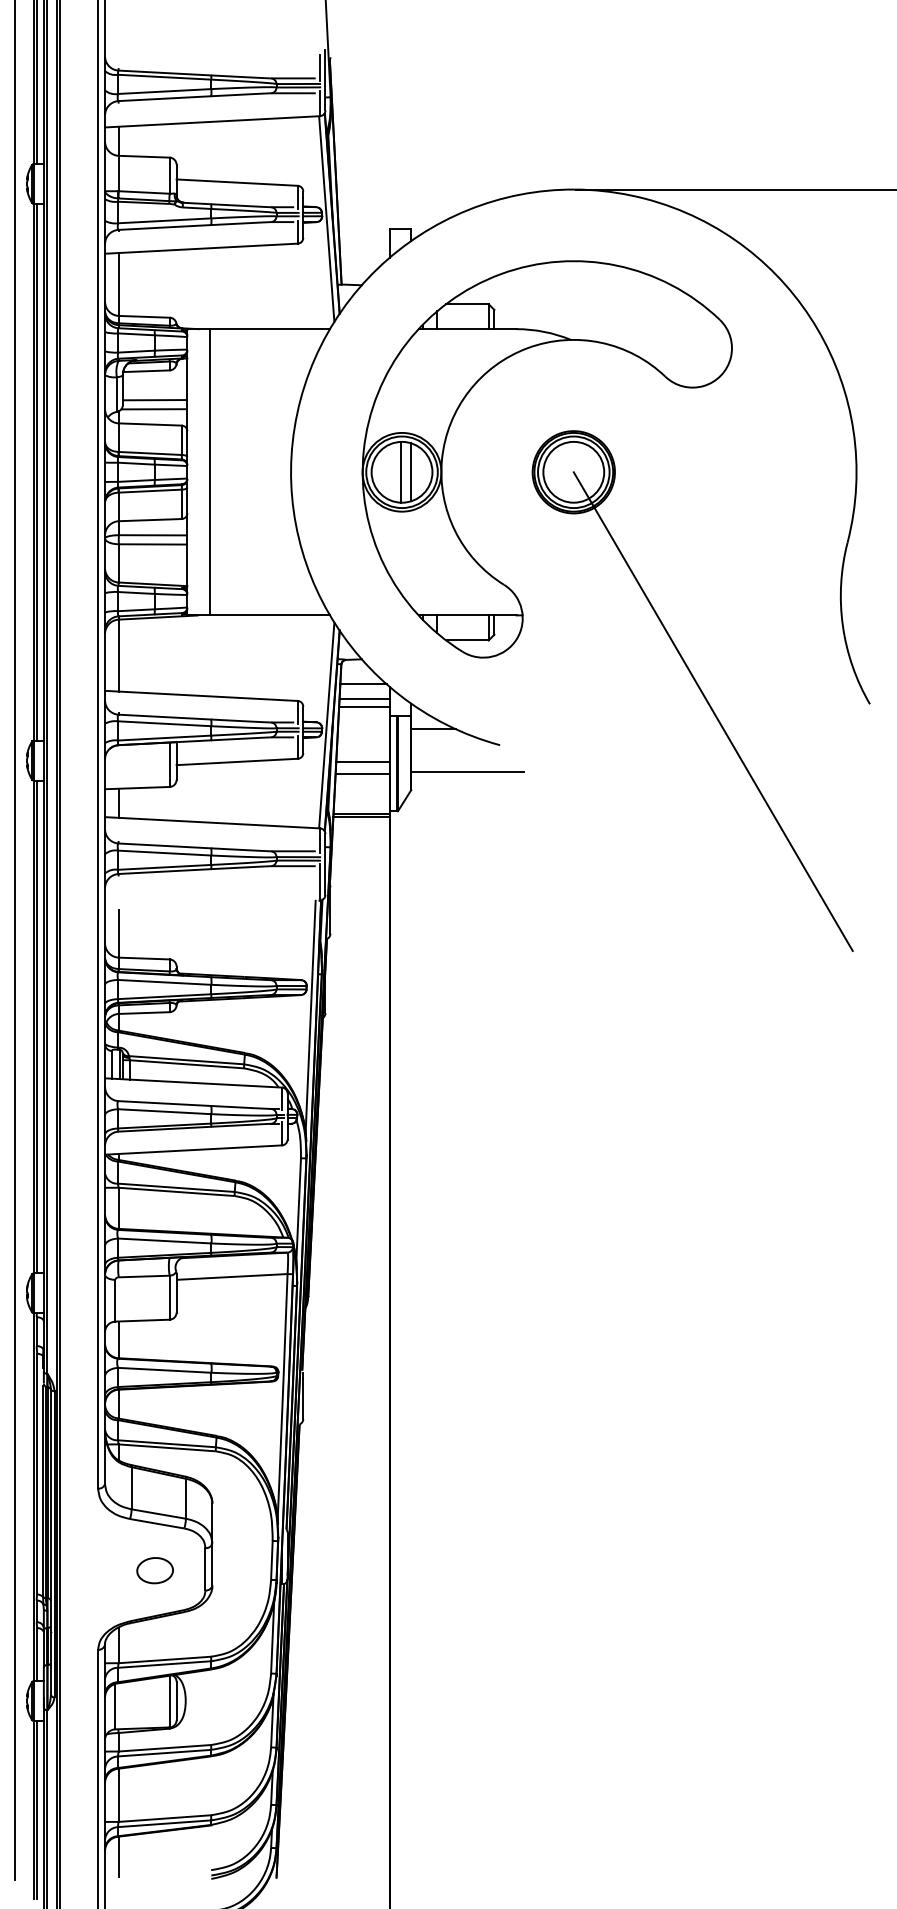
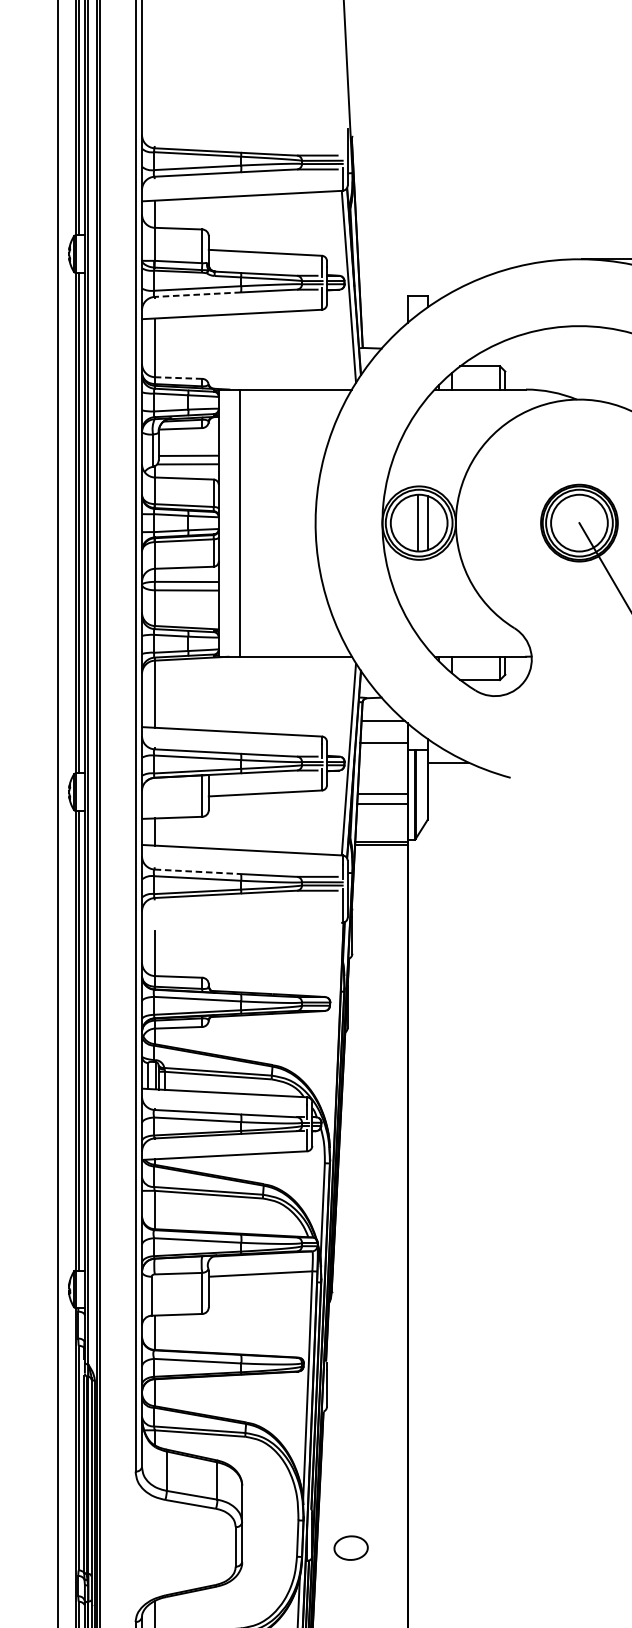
line: (320, 67) -> (343, 145), removed
line: (164, 227) -> (197, 294), solid -> dashed
line: (143, 316) -> (177, 377), solid -> dashed
line: (364, 699) -> (384, 735), removed
line: (467, 772) -> (480, 803), removed
line: (165, 845) -> (198, 871), solid -> dashed
line: (310, 1016) -> (333, 1030), removed
part: (154, 1570) -> (350, 1547), moved

